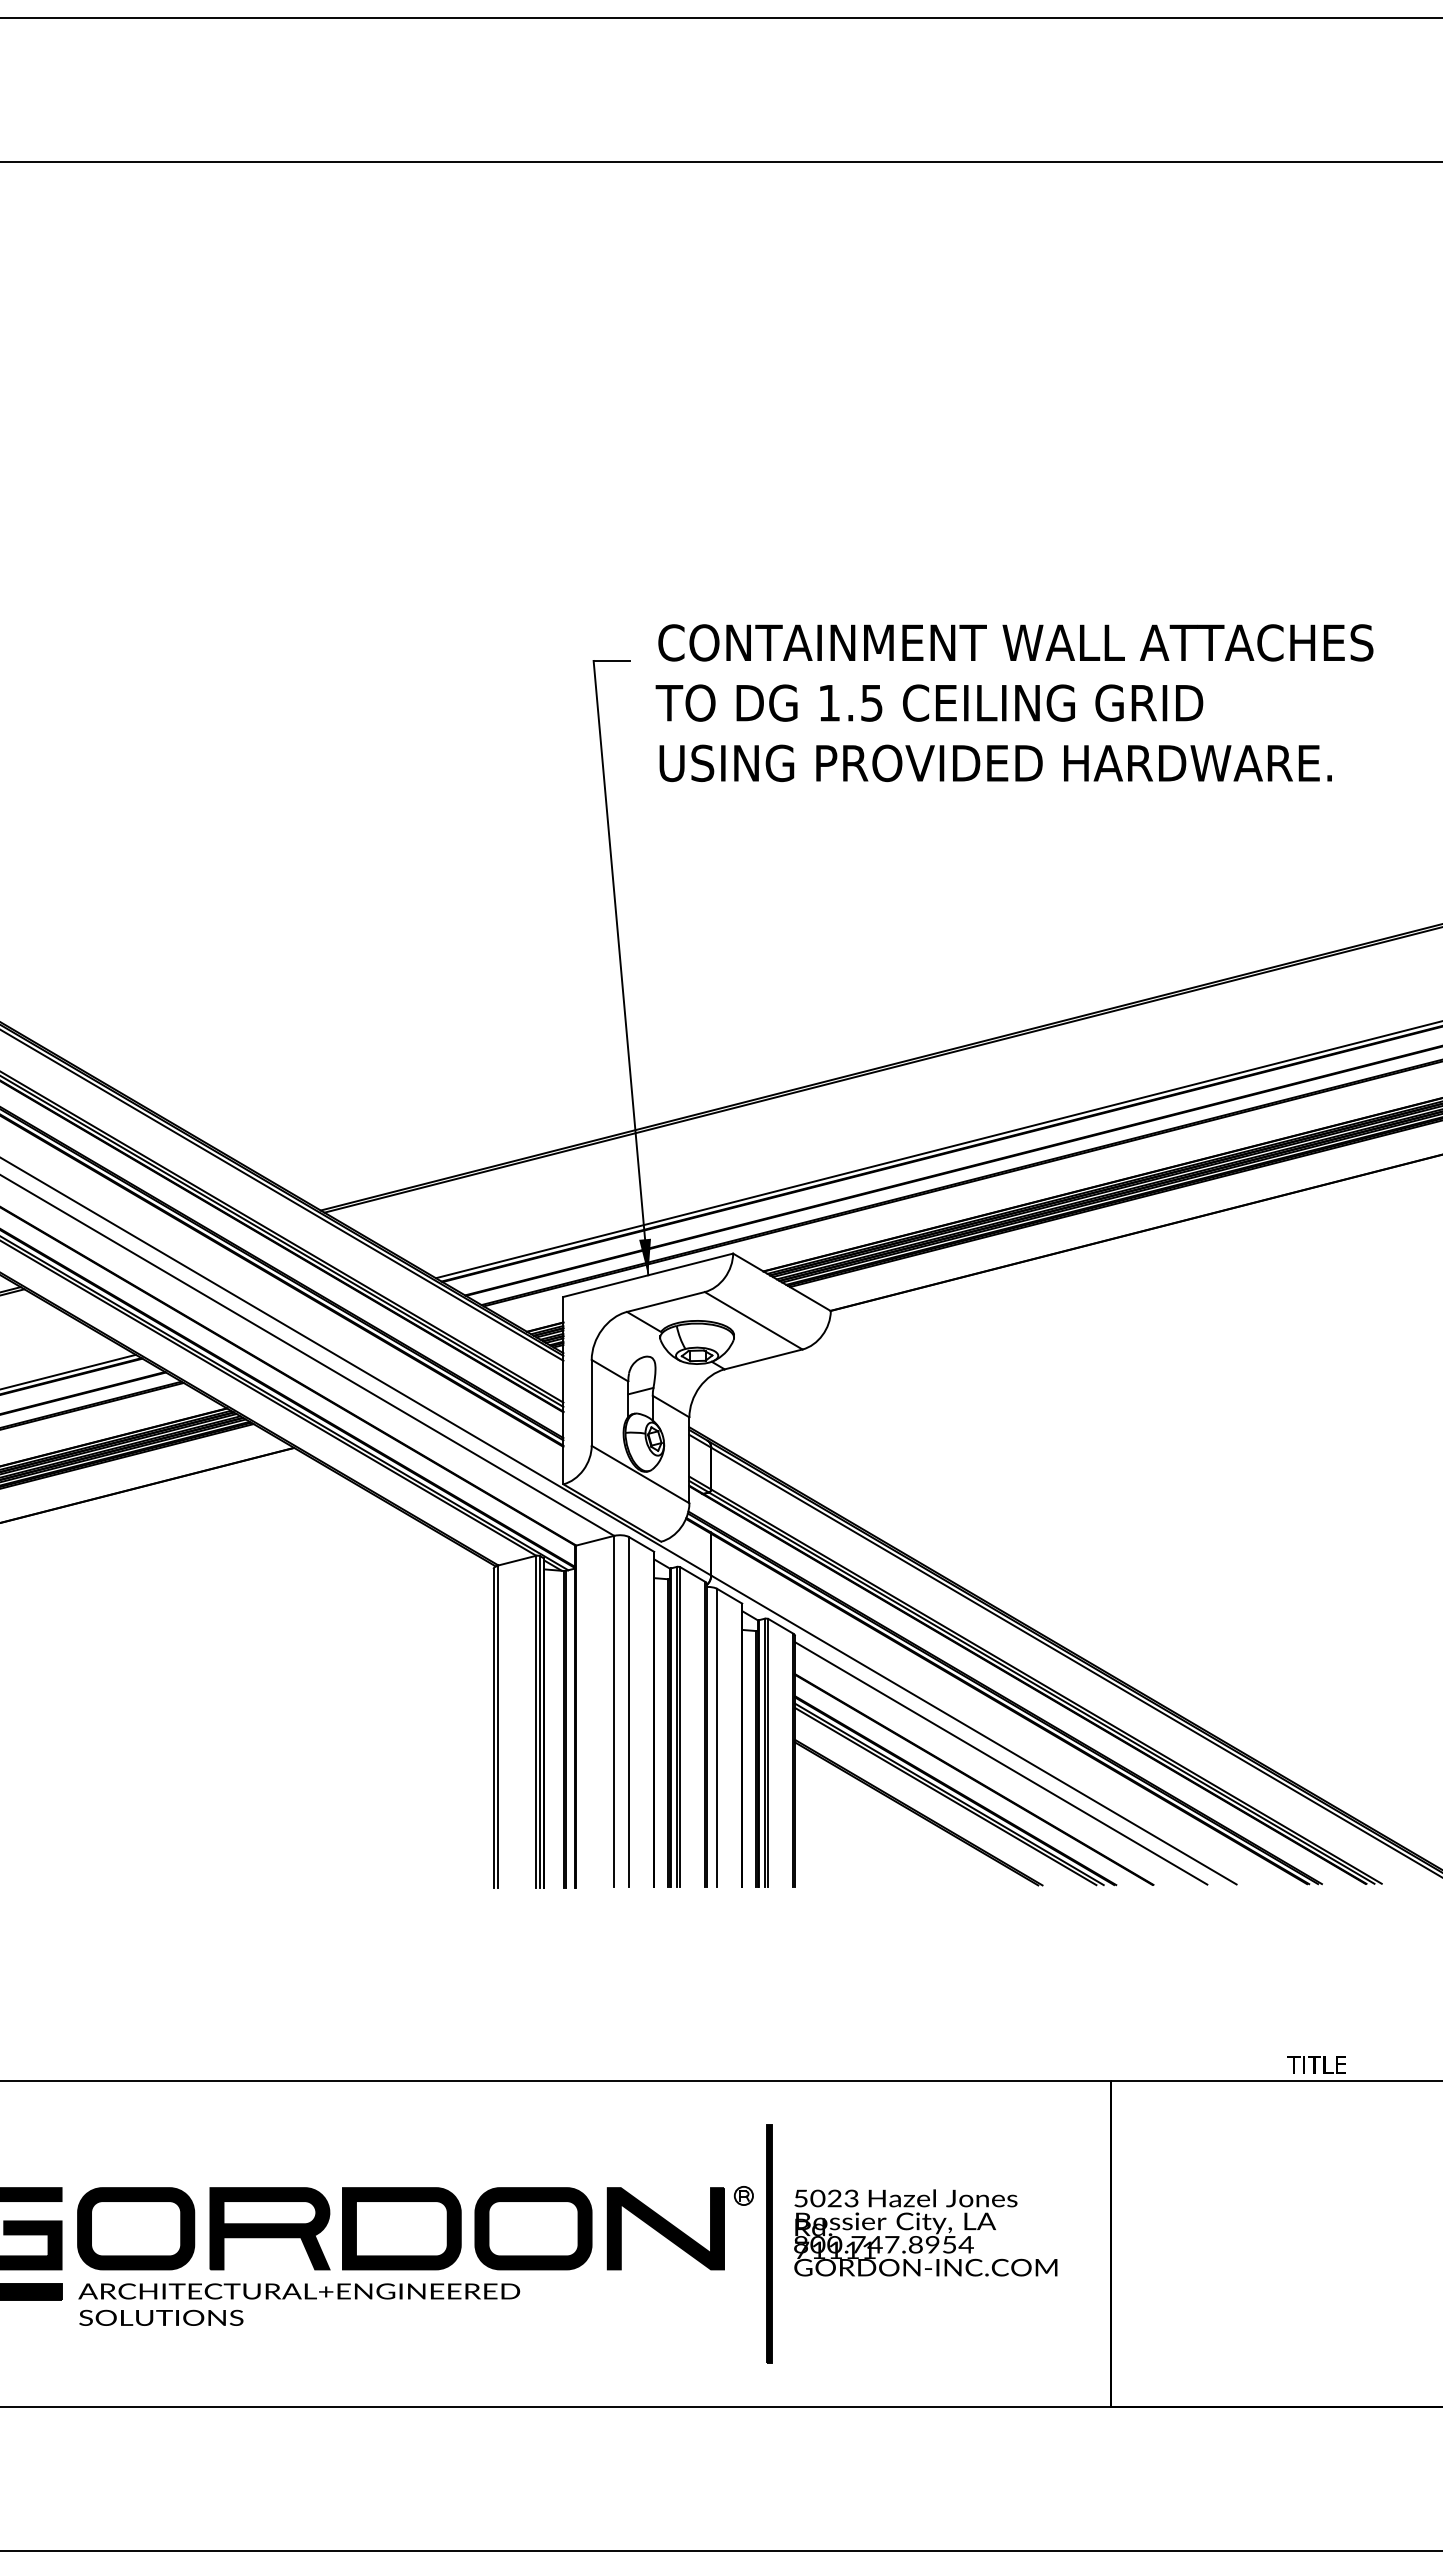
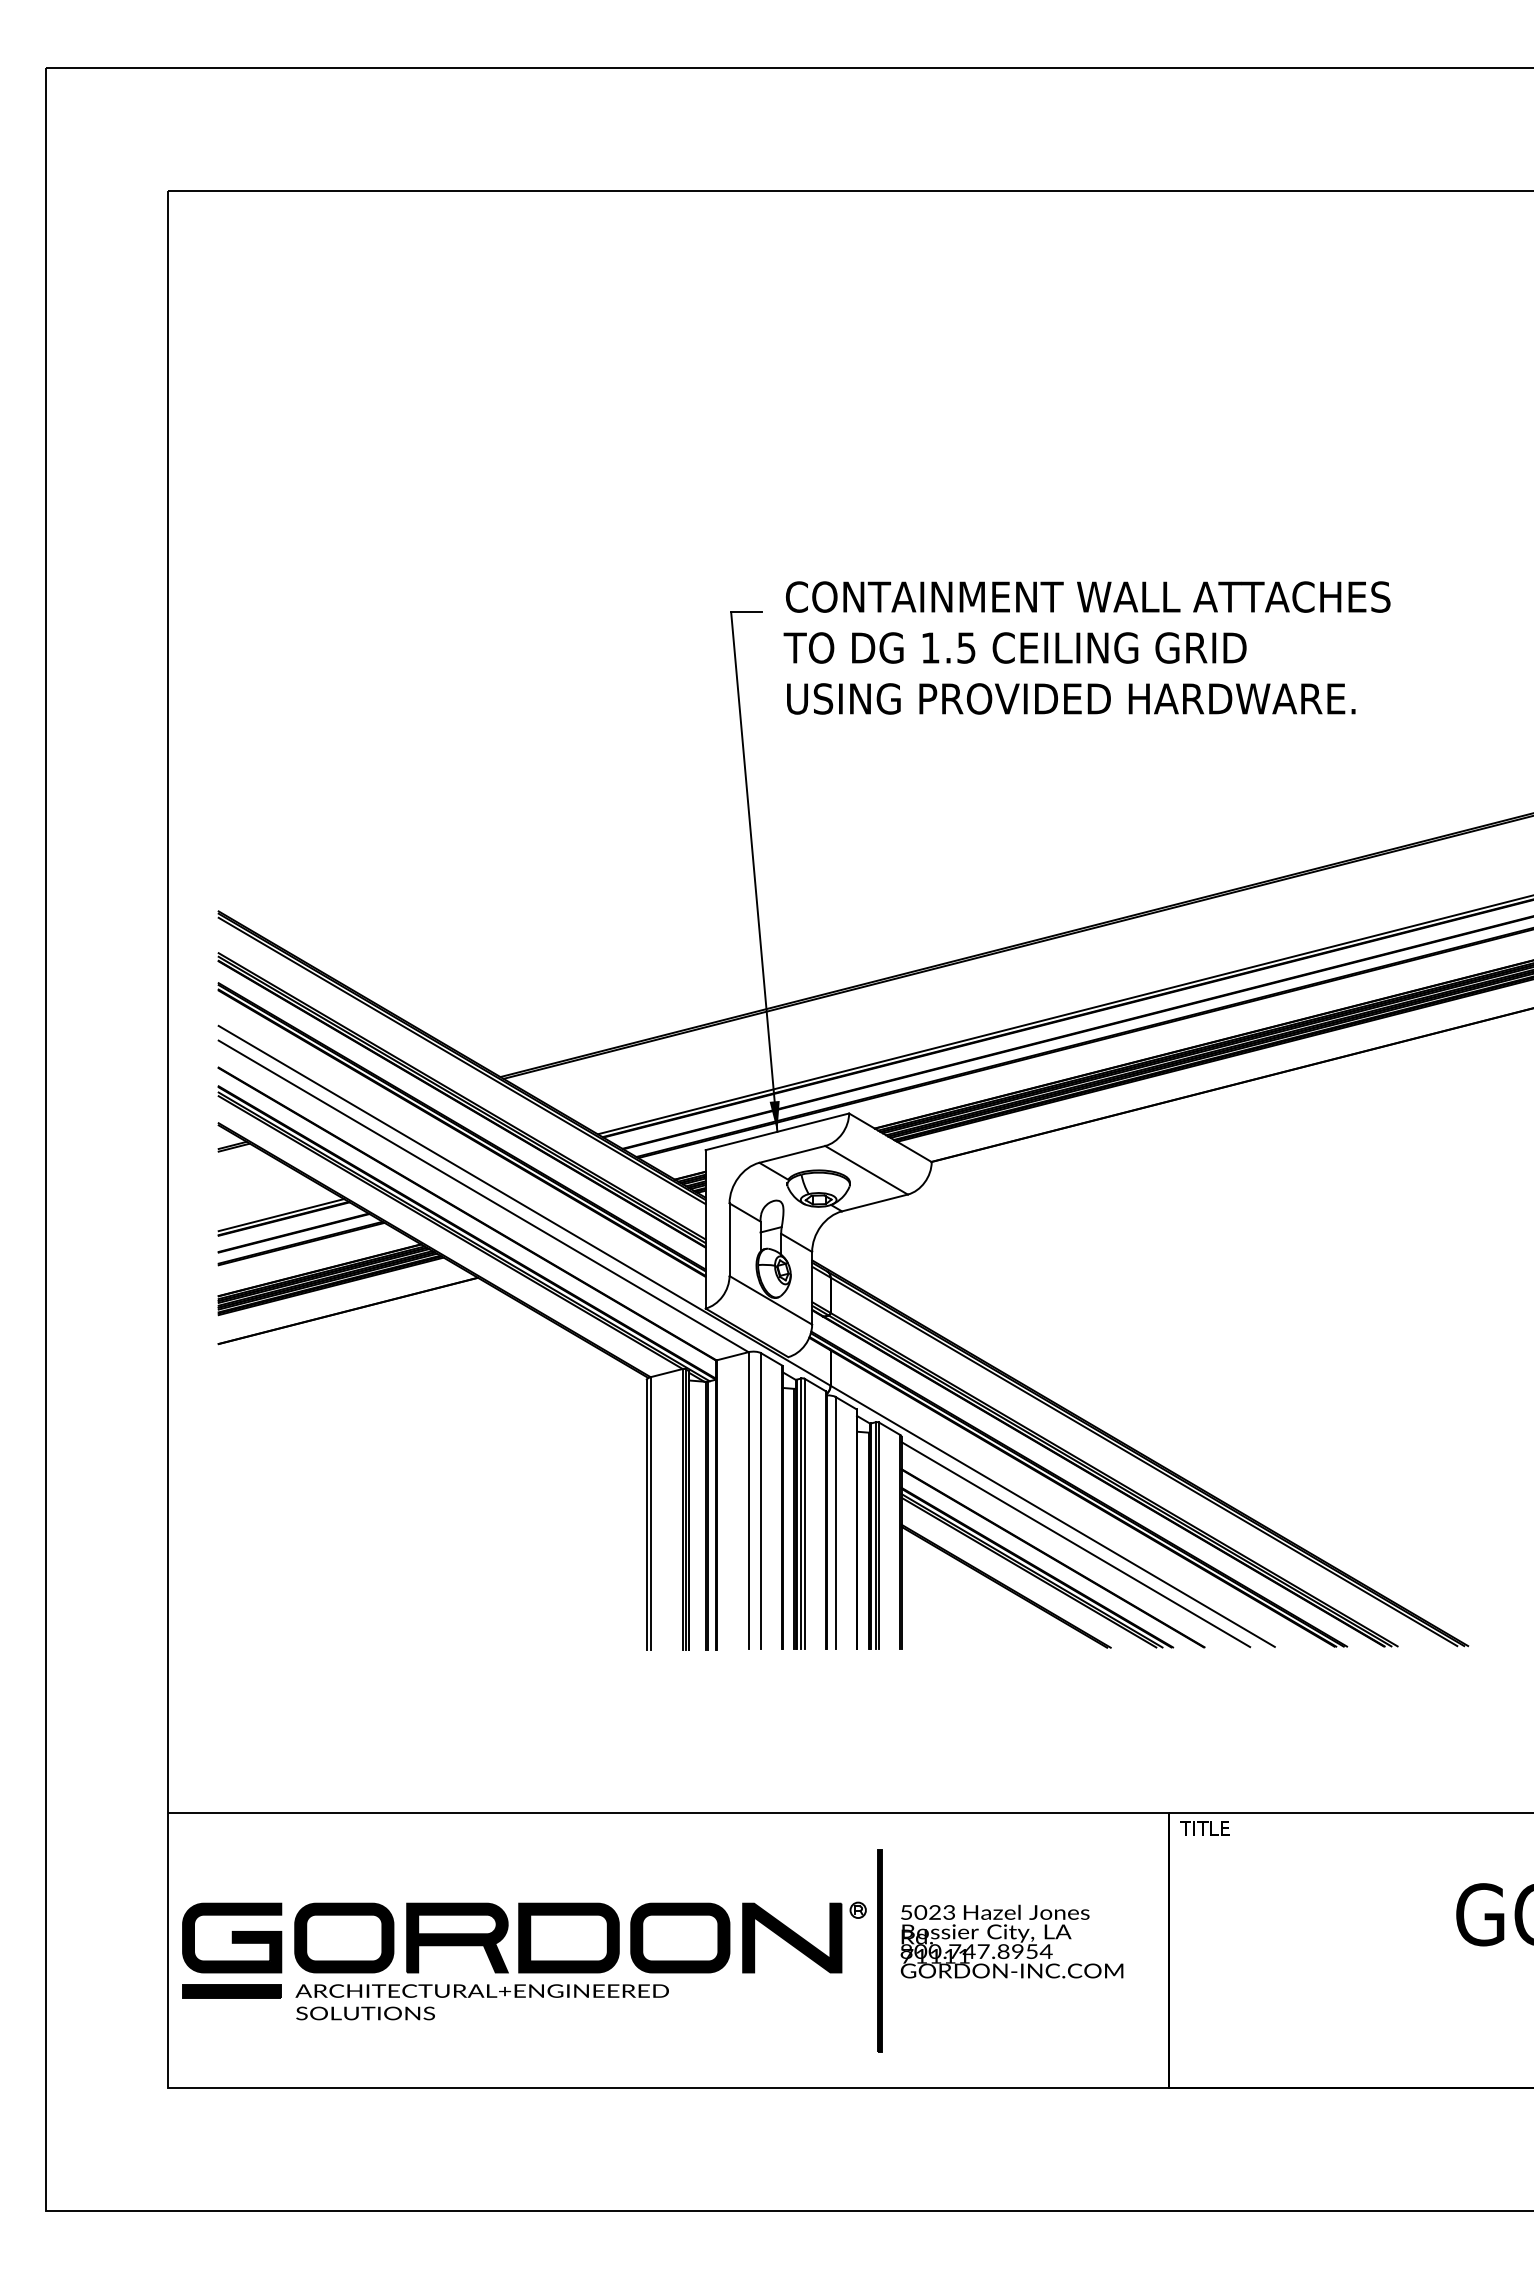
text: (1316, 2064) -> (1204, 1828), moved

